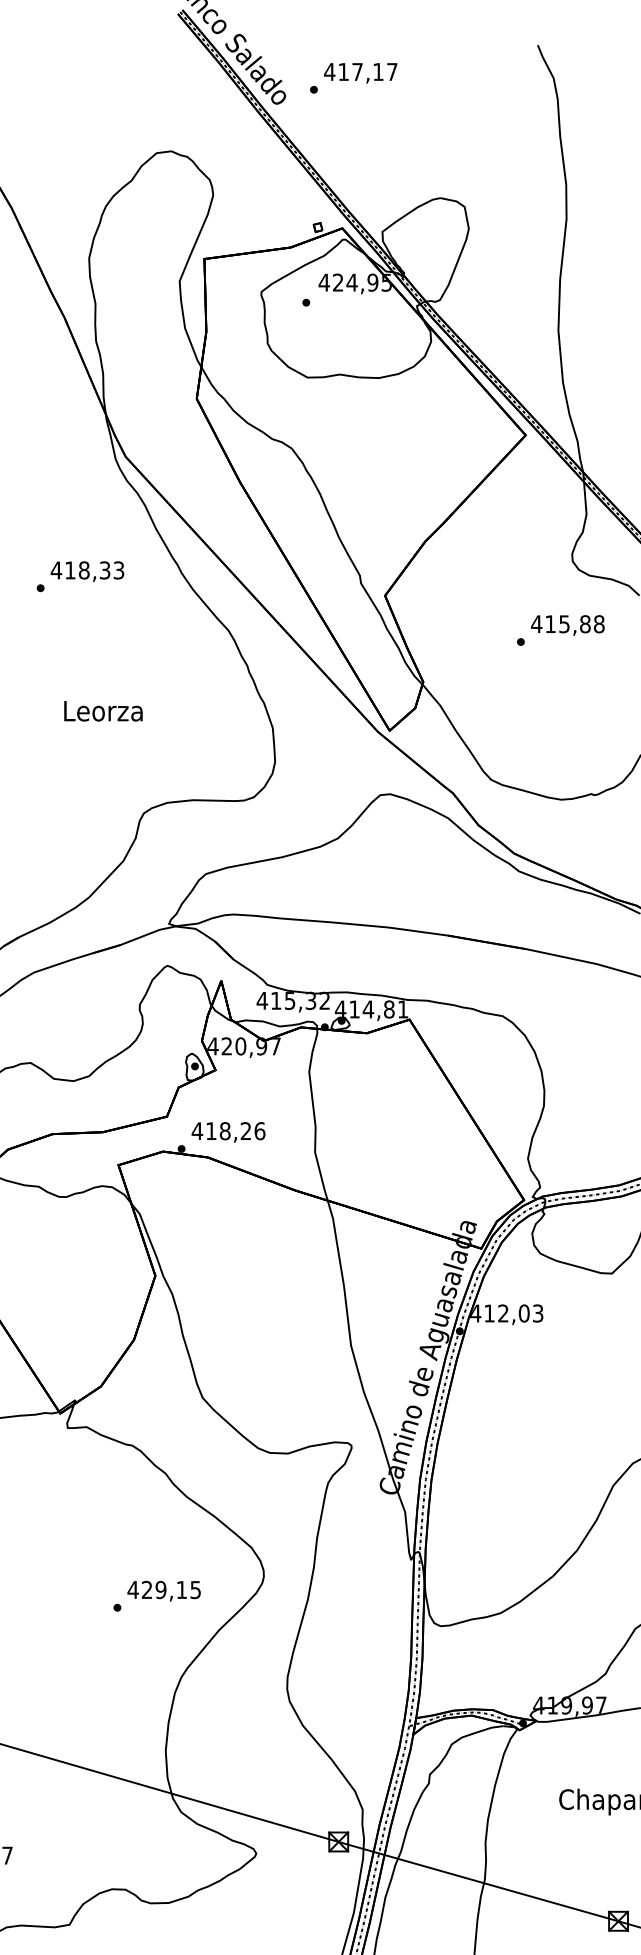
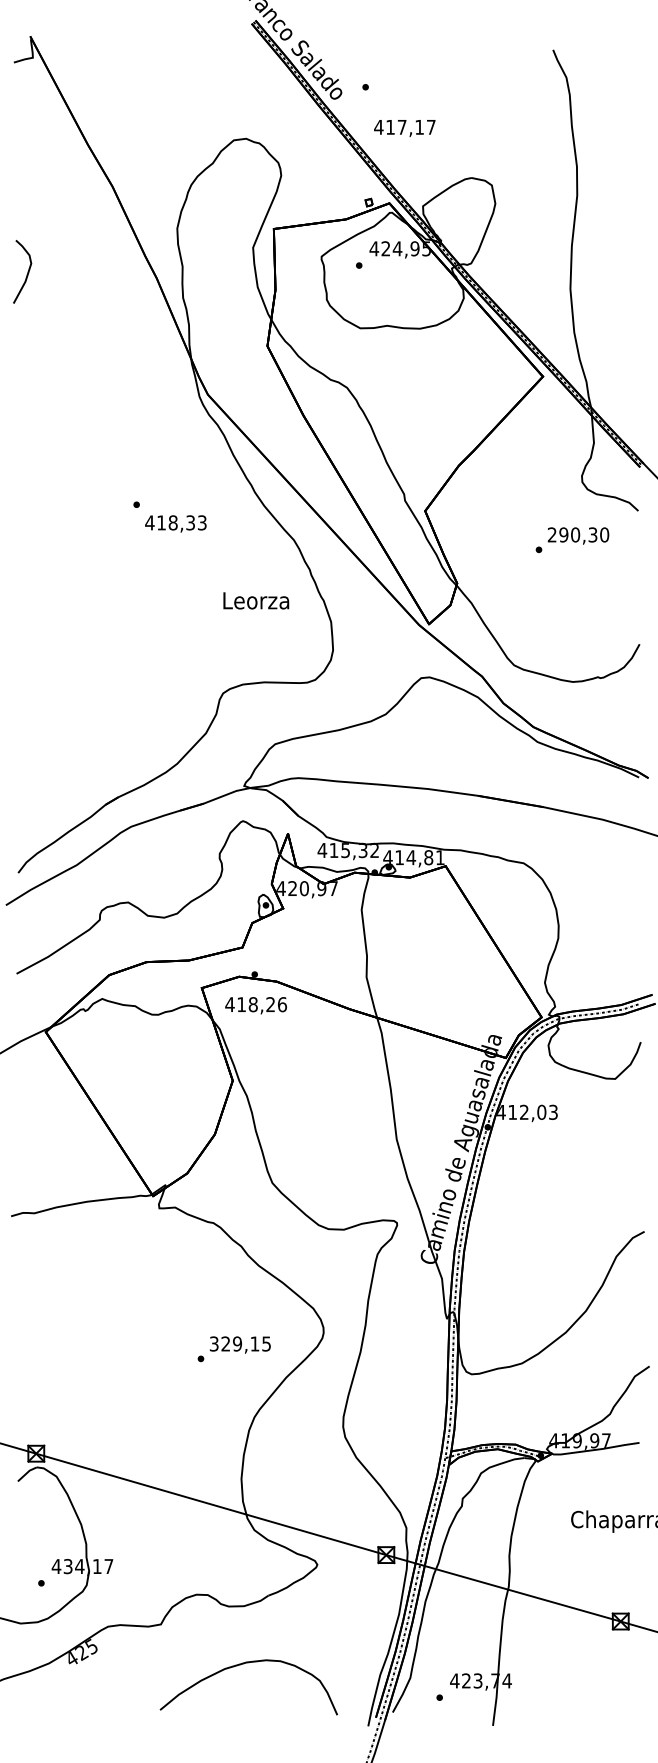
text: (360, 73) -> (404, 128), moved
text: (87, 571) -> (175, 523), moved
text: (568, 623) -> (578, 534), 415,88 -> 290,30
text: (103, 710) -> (256, 600), moved
text: (227, 1132) -> (255, 1005), moved
text: (132, 1589) -> (213, 1343), 429,15 -> 329,15

